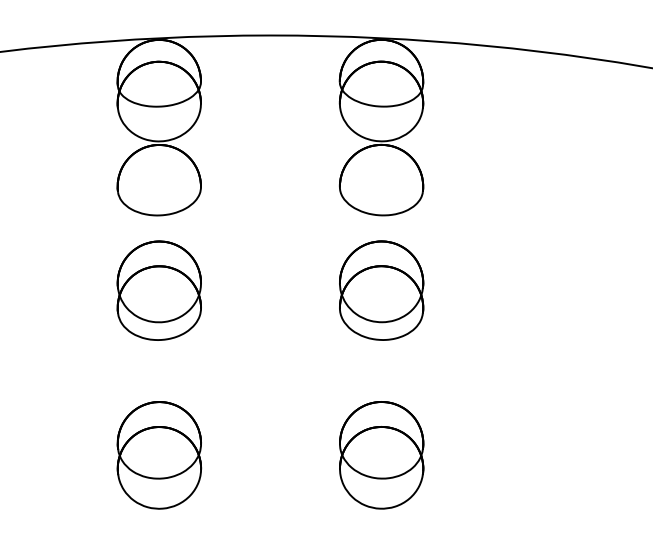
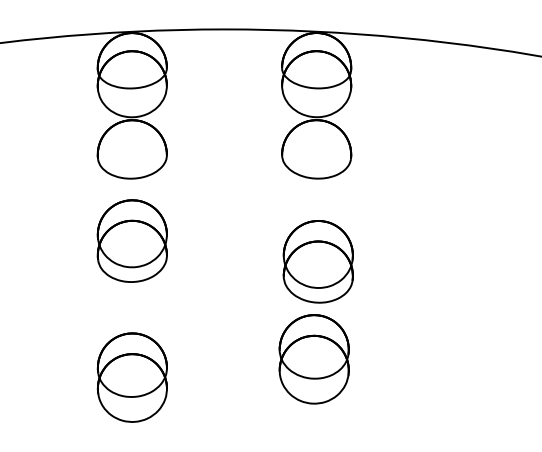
part: (381, 290) -> (318, 261), moved
part: (381, 455) -> (314, 359), moved

